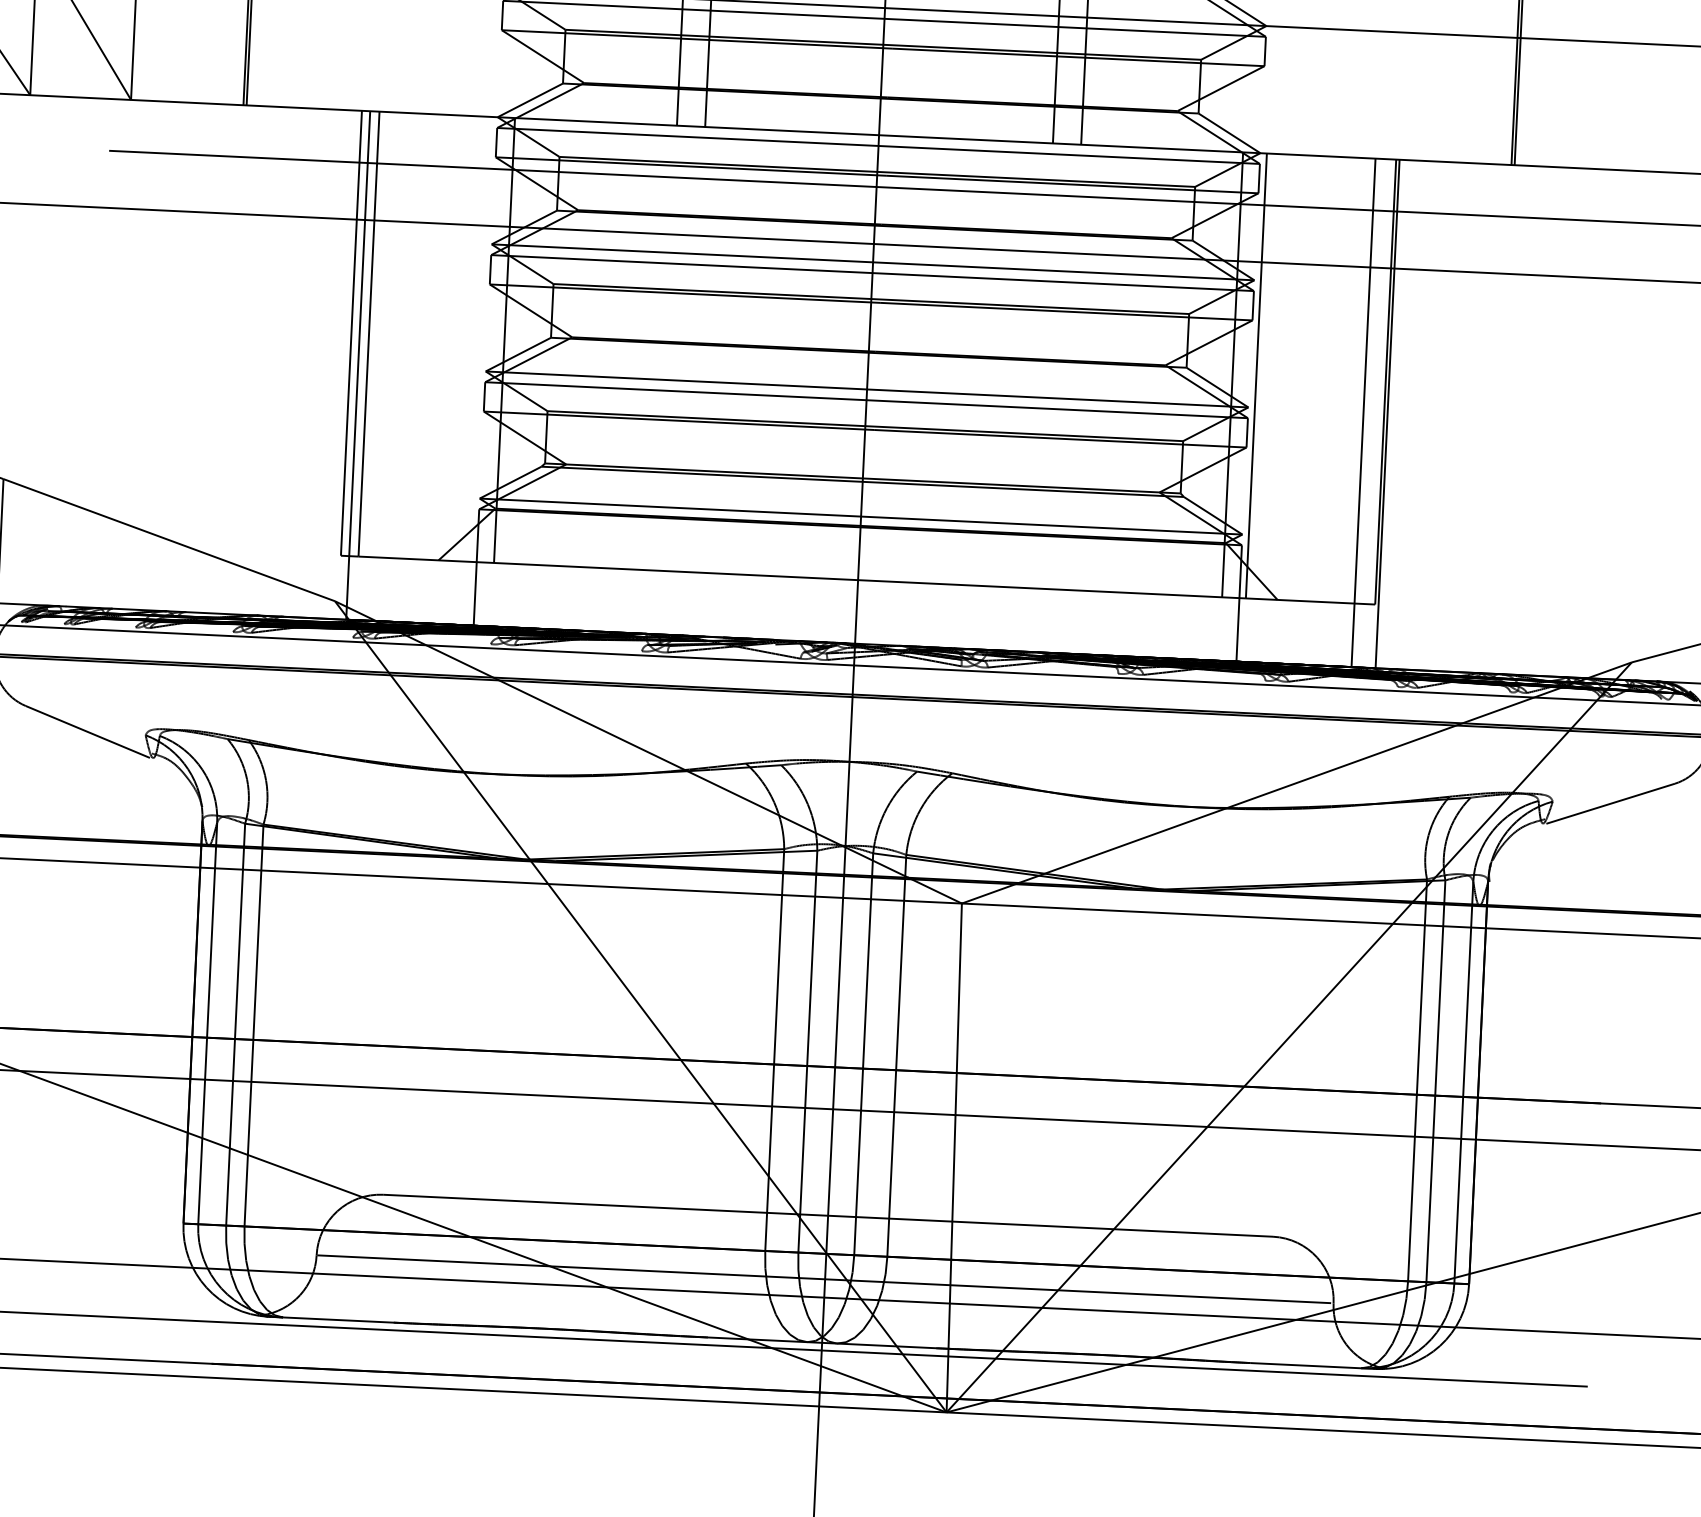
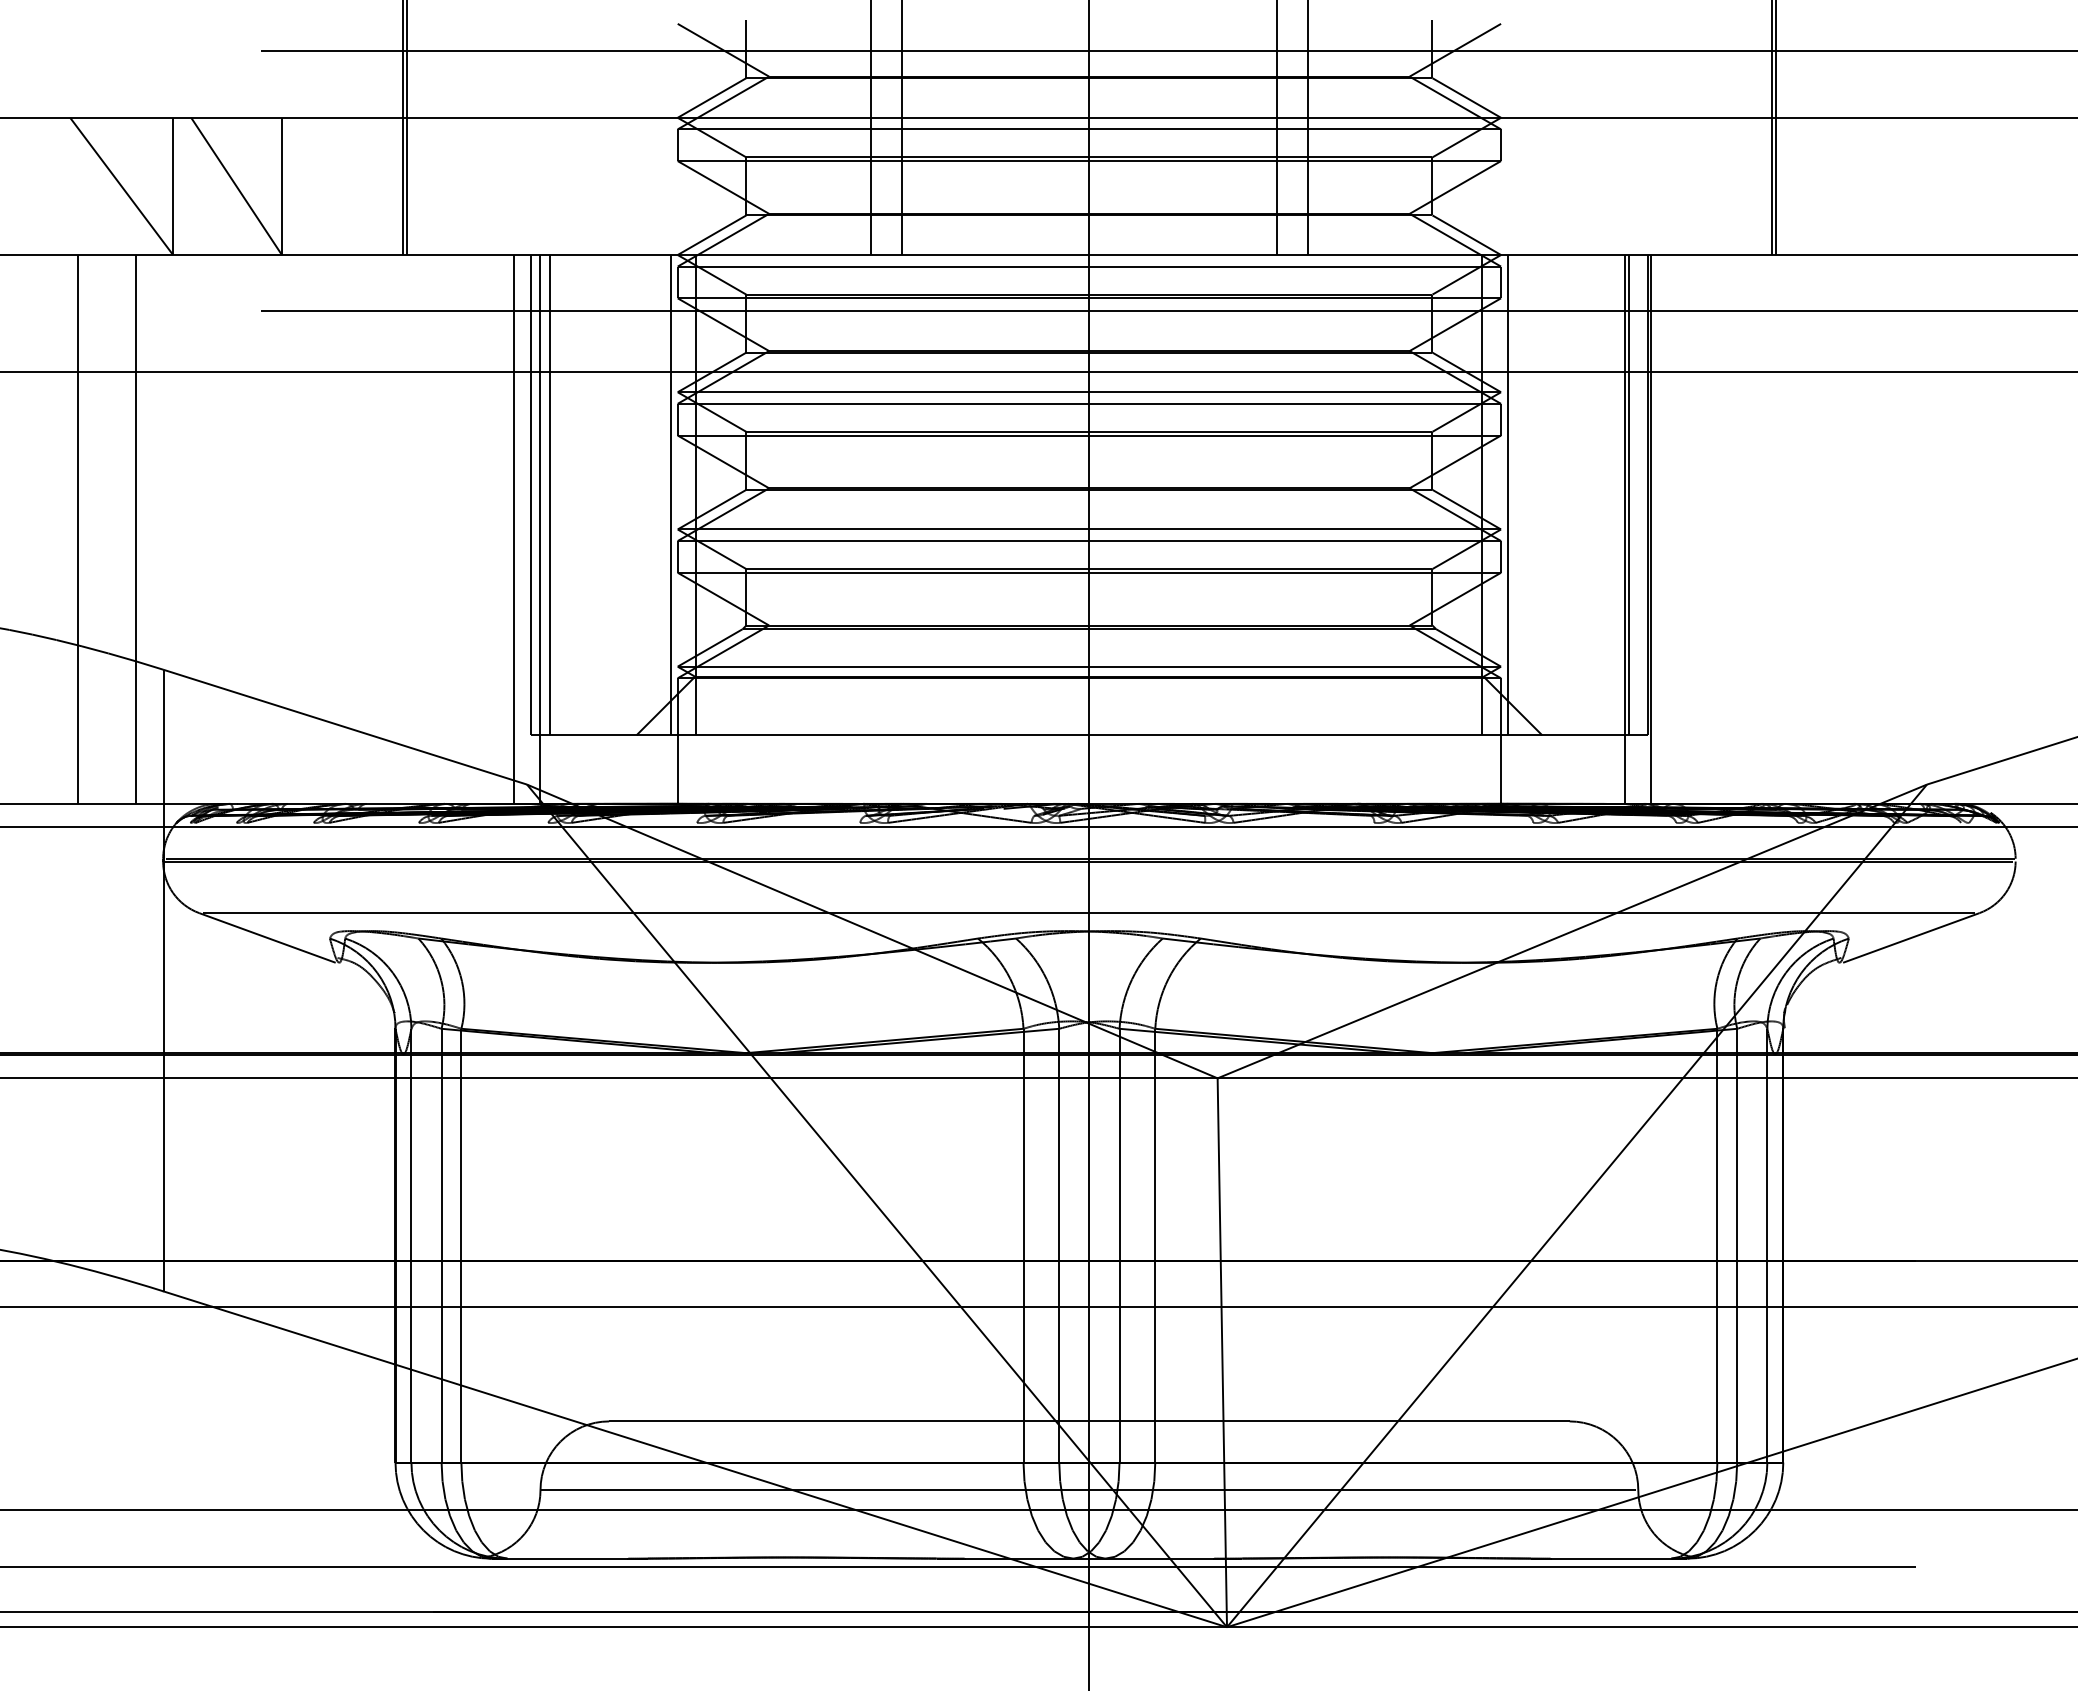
line: (480, 339) -> (670, 495), added
line: (334, 364) -> (514, 529), added
line: (1367, 381) -> (1628, 495), added
line: (850, 745) -> (1089, 913), added

